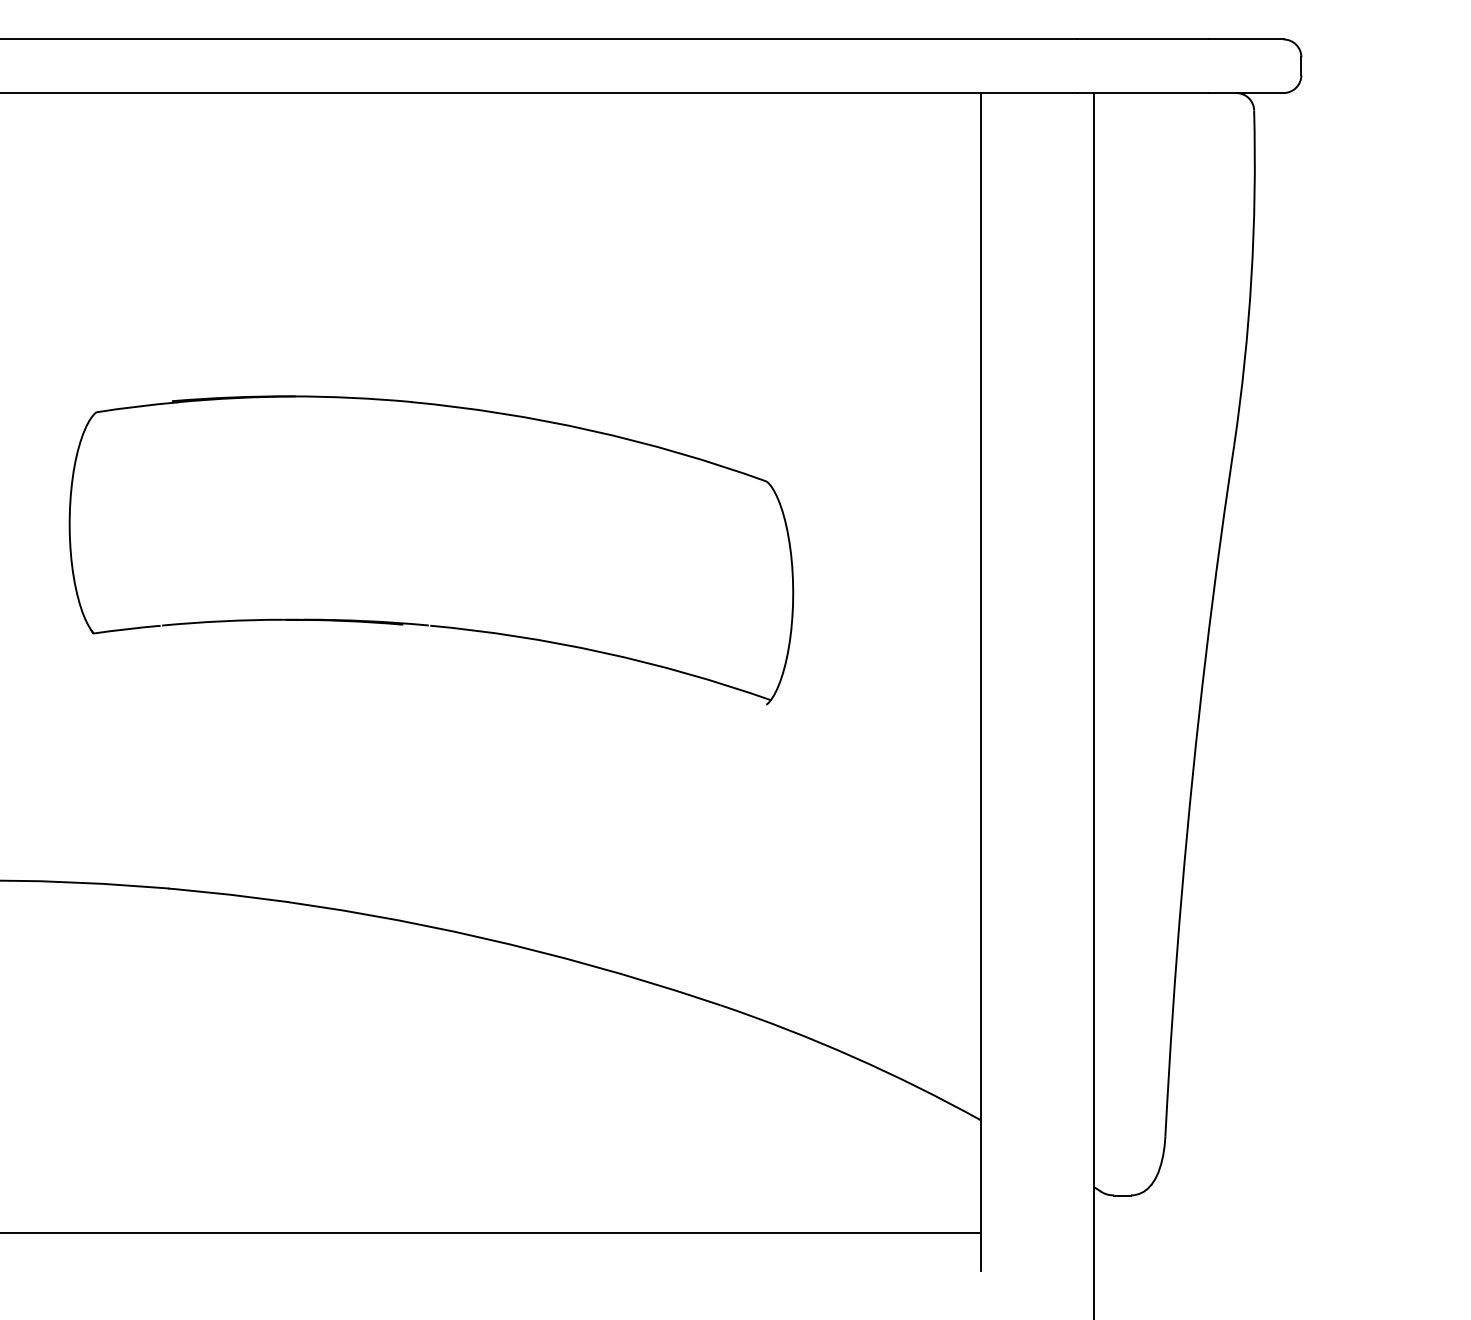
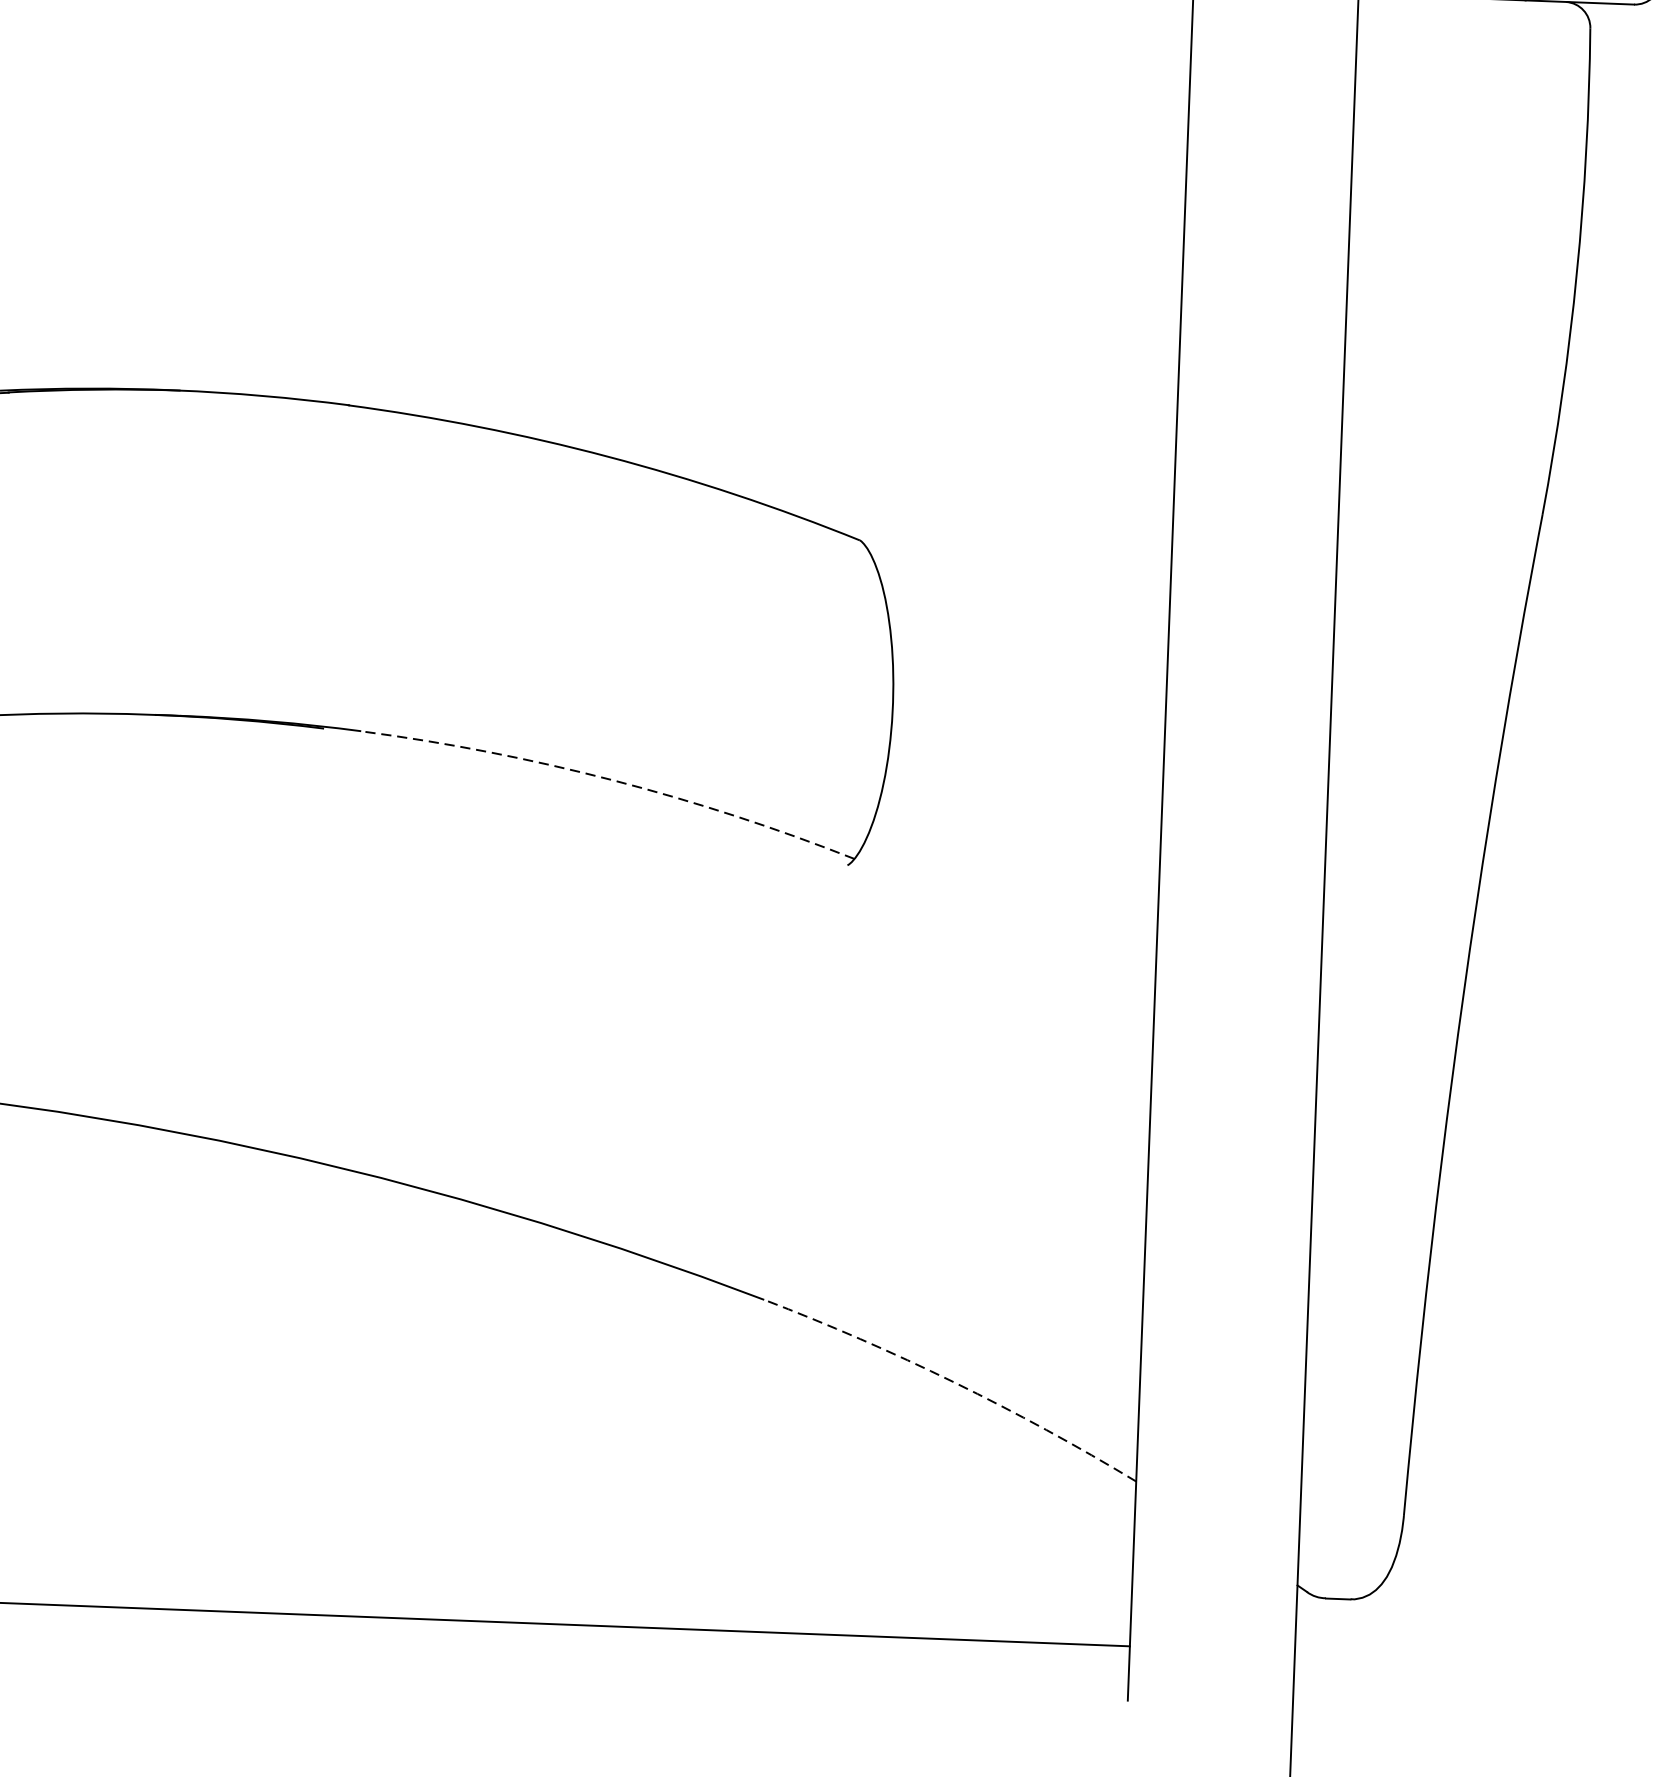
arc: (602, 652) -> (612, 780), solid -> dashed
arc: (853, 1056) -> (954, 1381), solid -> dashed

